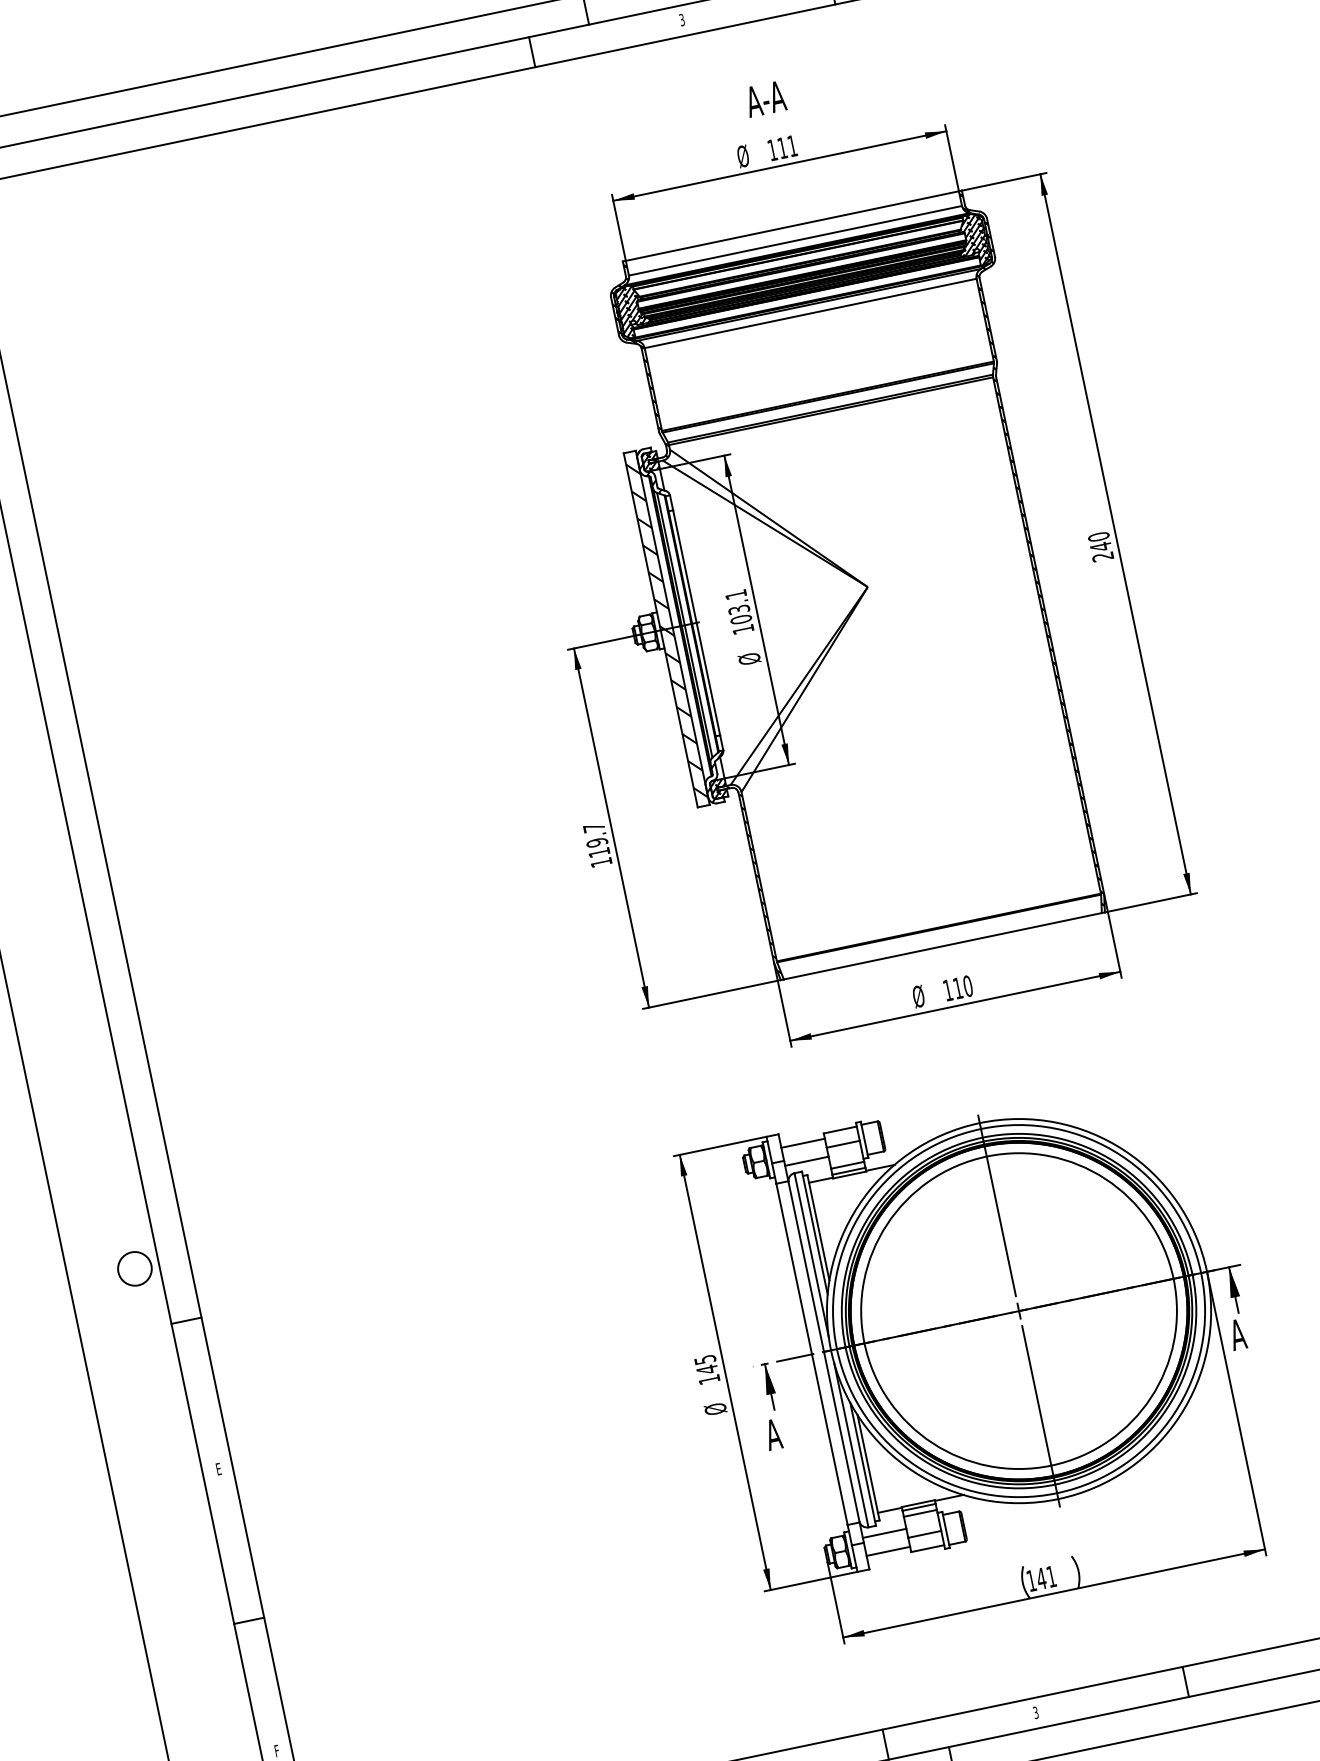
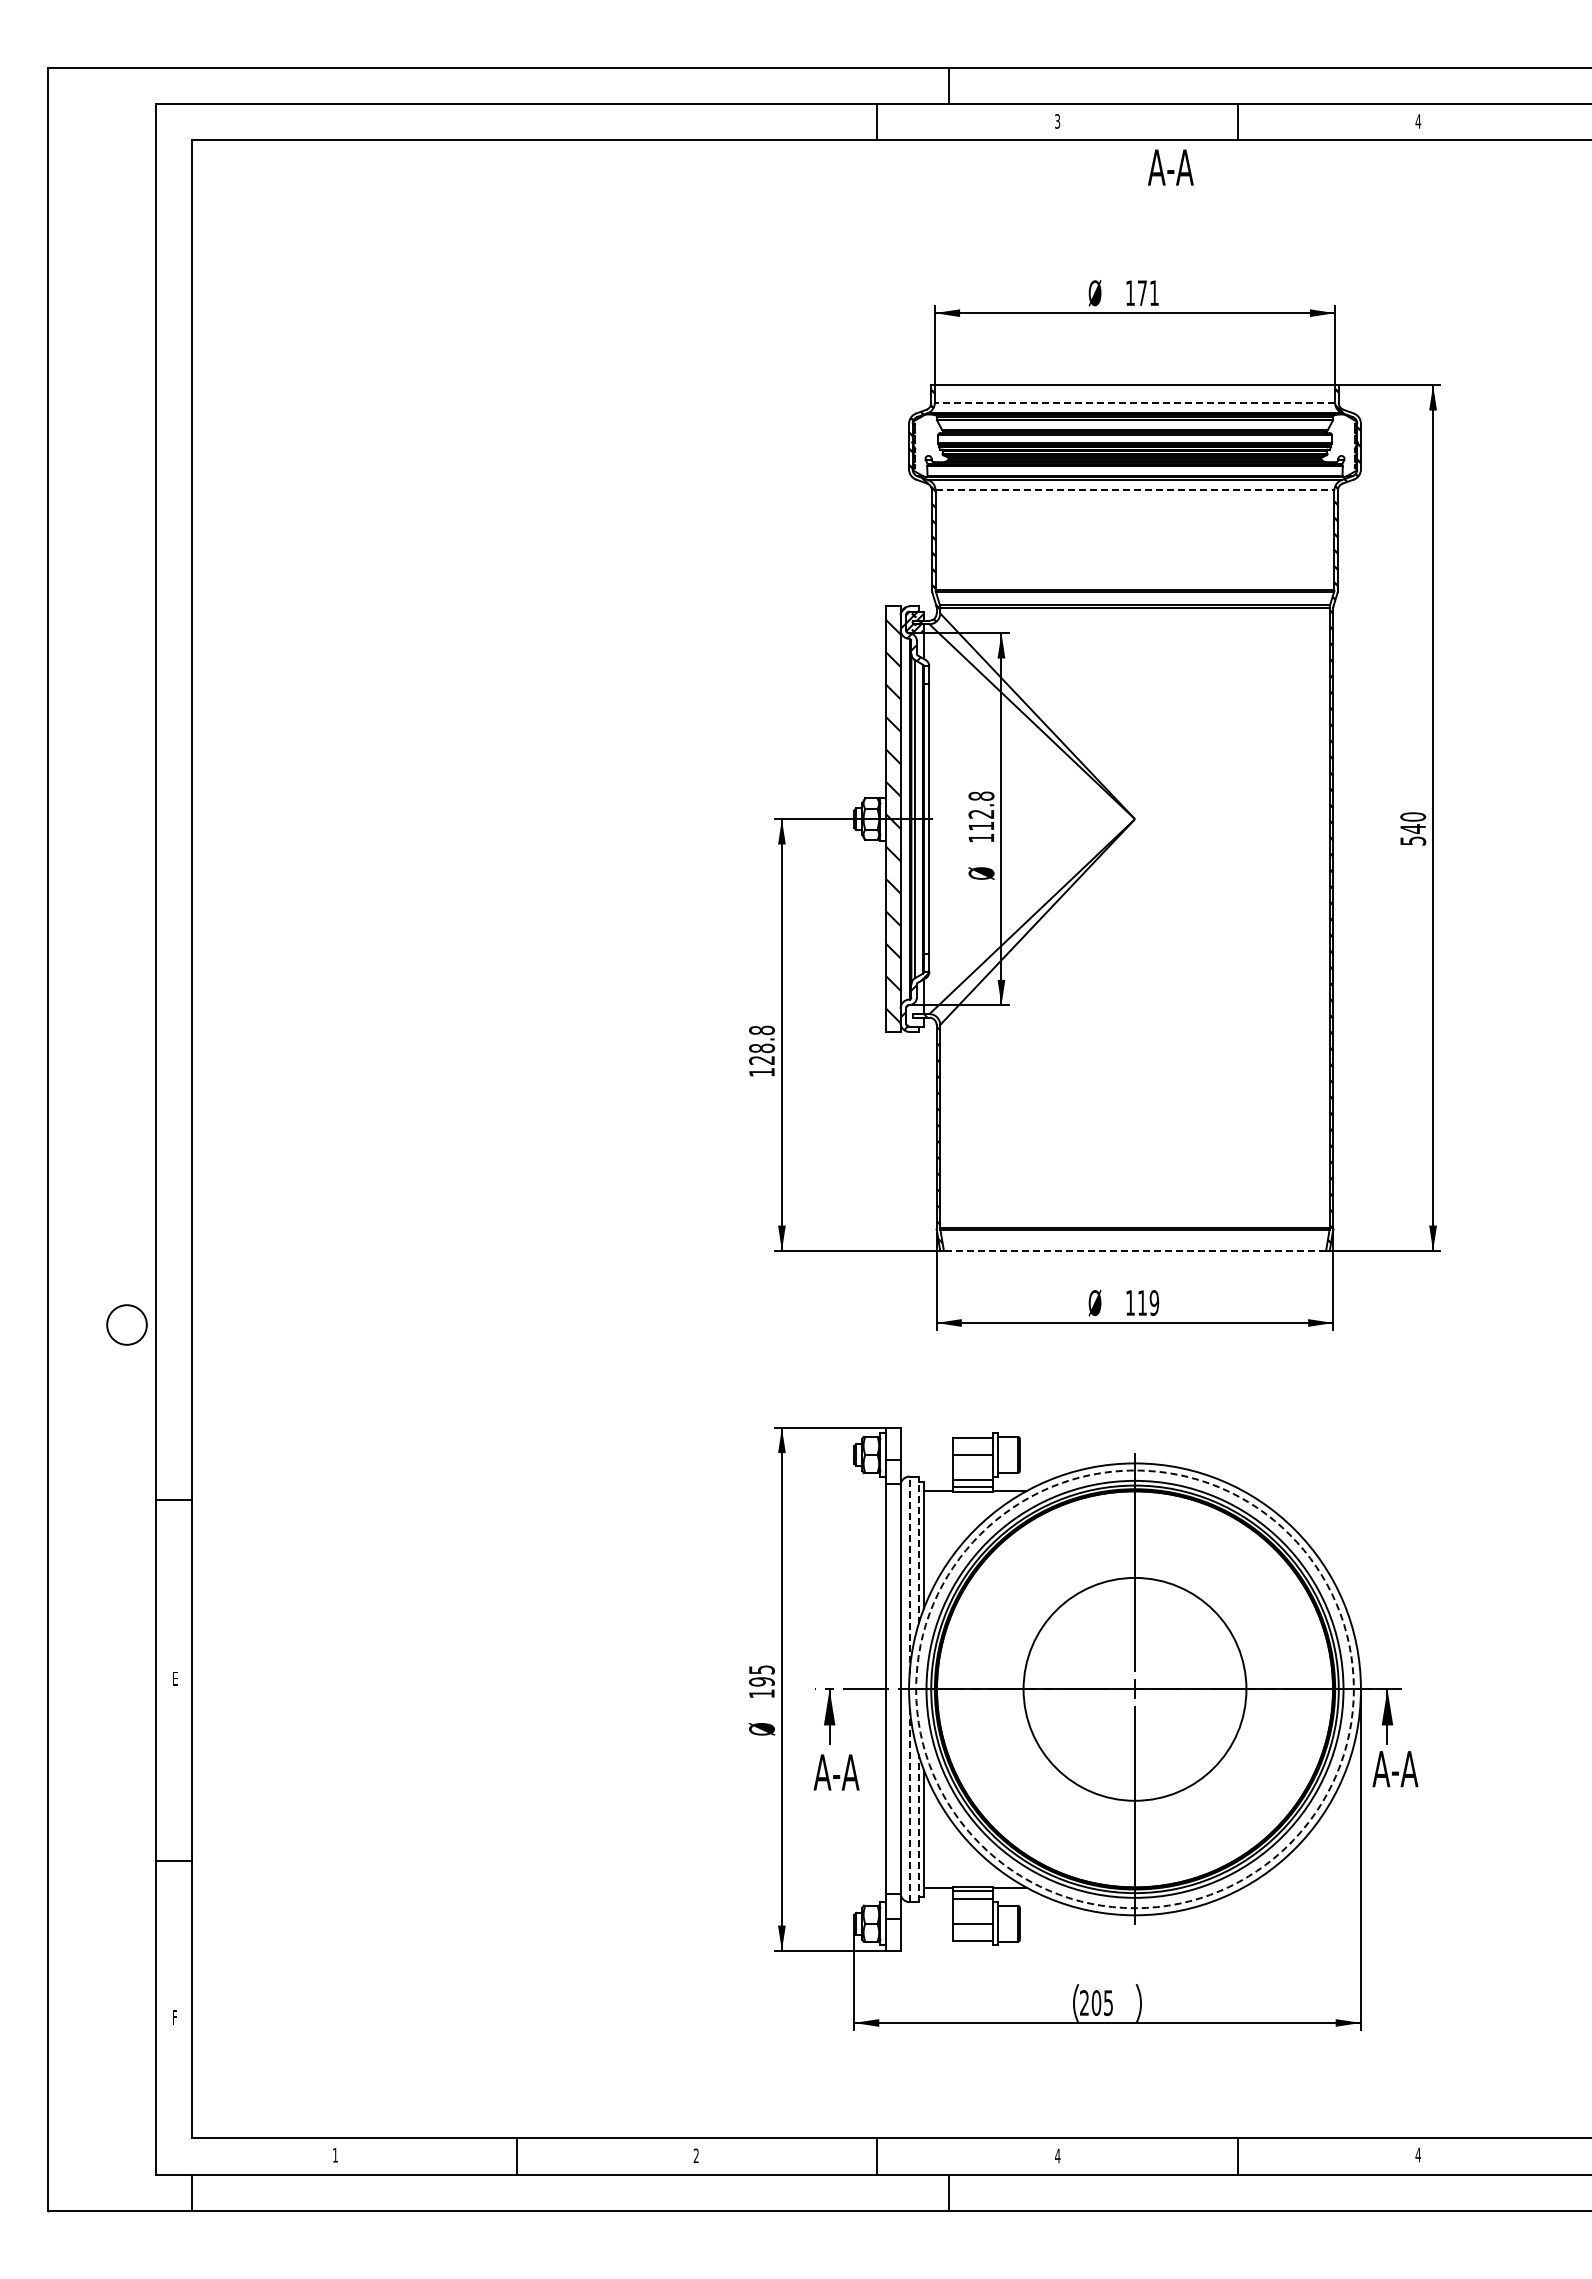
text: (765, 99) -> (1170, 167), moved
text: (782, 147) -> (1142, 292), 111 -> 171
line: (794, 240) -> (1134, 402), solid -> dashed
hatch: (972, 240) -> (1338, 445), removed
hatch: (633, 311) -> (931, 445), removed
line: (811, 313) -> (1135, 490), solid -> dashed
text: (1103, 556) -> (1413, 840), 240 -> 540
text: (738, 606) -> (981, 810), 103.1 -> 112.8
hatch: (719, 788) -> (915, 1015), removed
text: (596, 839) -> (761, 1044), 119.7 -> 128.8
line: (942, 946) -> (1134, 1250), solid -> dashed
text: (968, 985) -> (1154, 1302), 110 -> 119
line: (803, 1143) -> (926, 1444), removed
line: (806, 1161) -> (926, 1465), removed
line: (814, 1233) -> (918, 1550), solid -> dashed
line: (811, 1255) -> (909, 1575), solid -> dashed
circle: (134, 1268) -> (126, 1324), moved
circle: (1018, 1311) -> (1134, 1689), size x0.6
circle: (1018, 1311) -> (1134, 1689), solid -> dashed
text: (1257, 1330) -> (1404, 1769), A -> A-A
text: (706, 1369) -> (761, 1681), 145 -> 195
text: (793, 1430) -> (846, 1772), A -> A-A
line: (851, 1445) -> (909, 1803), solid -> dashed
line: (863, 1464) -> (918, 1828), solid -> dashed
line: (884, 1533) -> (926, 1912), removed
line: (888, 1551) -> (926, 1934), removed
text: (1041, 1579) -> (1096, 2003), 141 -> 205
text: (1035, 1712) -> (1057, 2155), 3 -> 4

